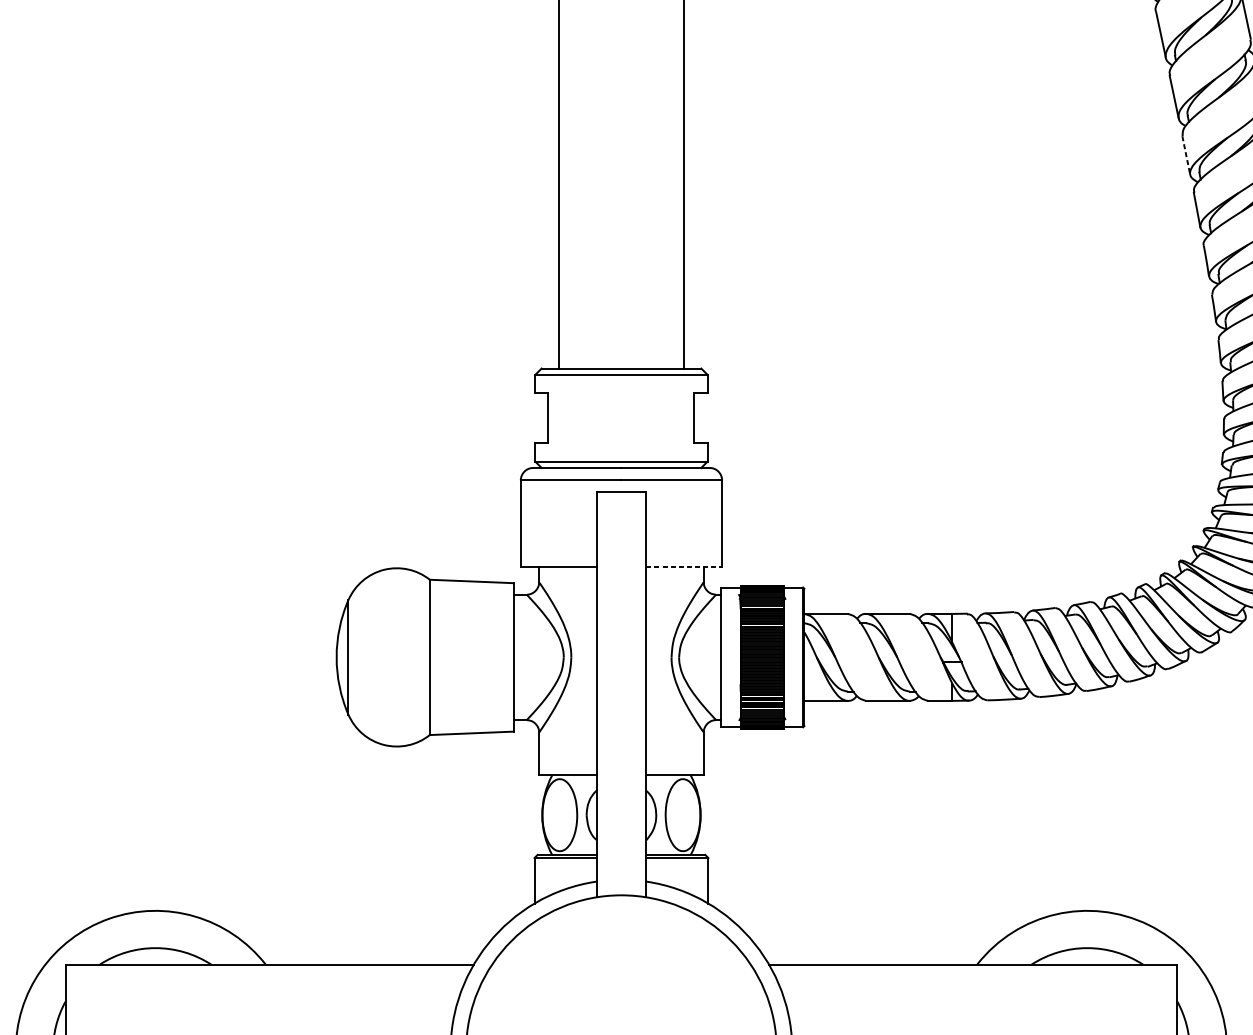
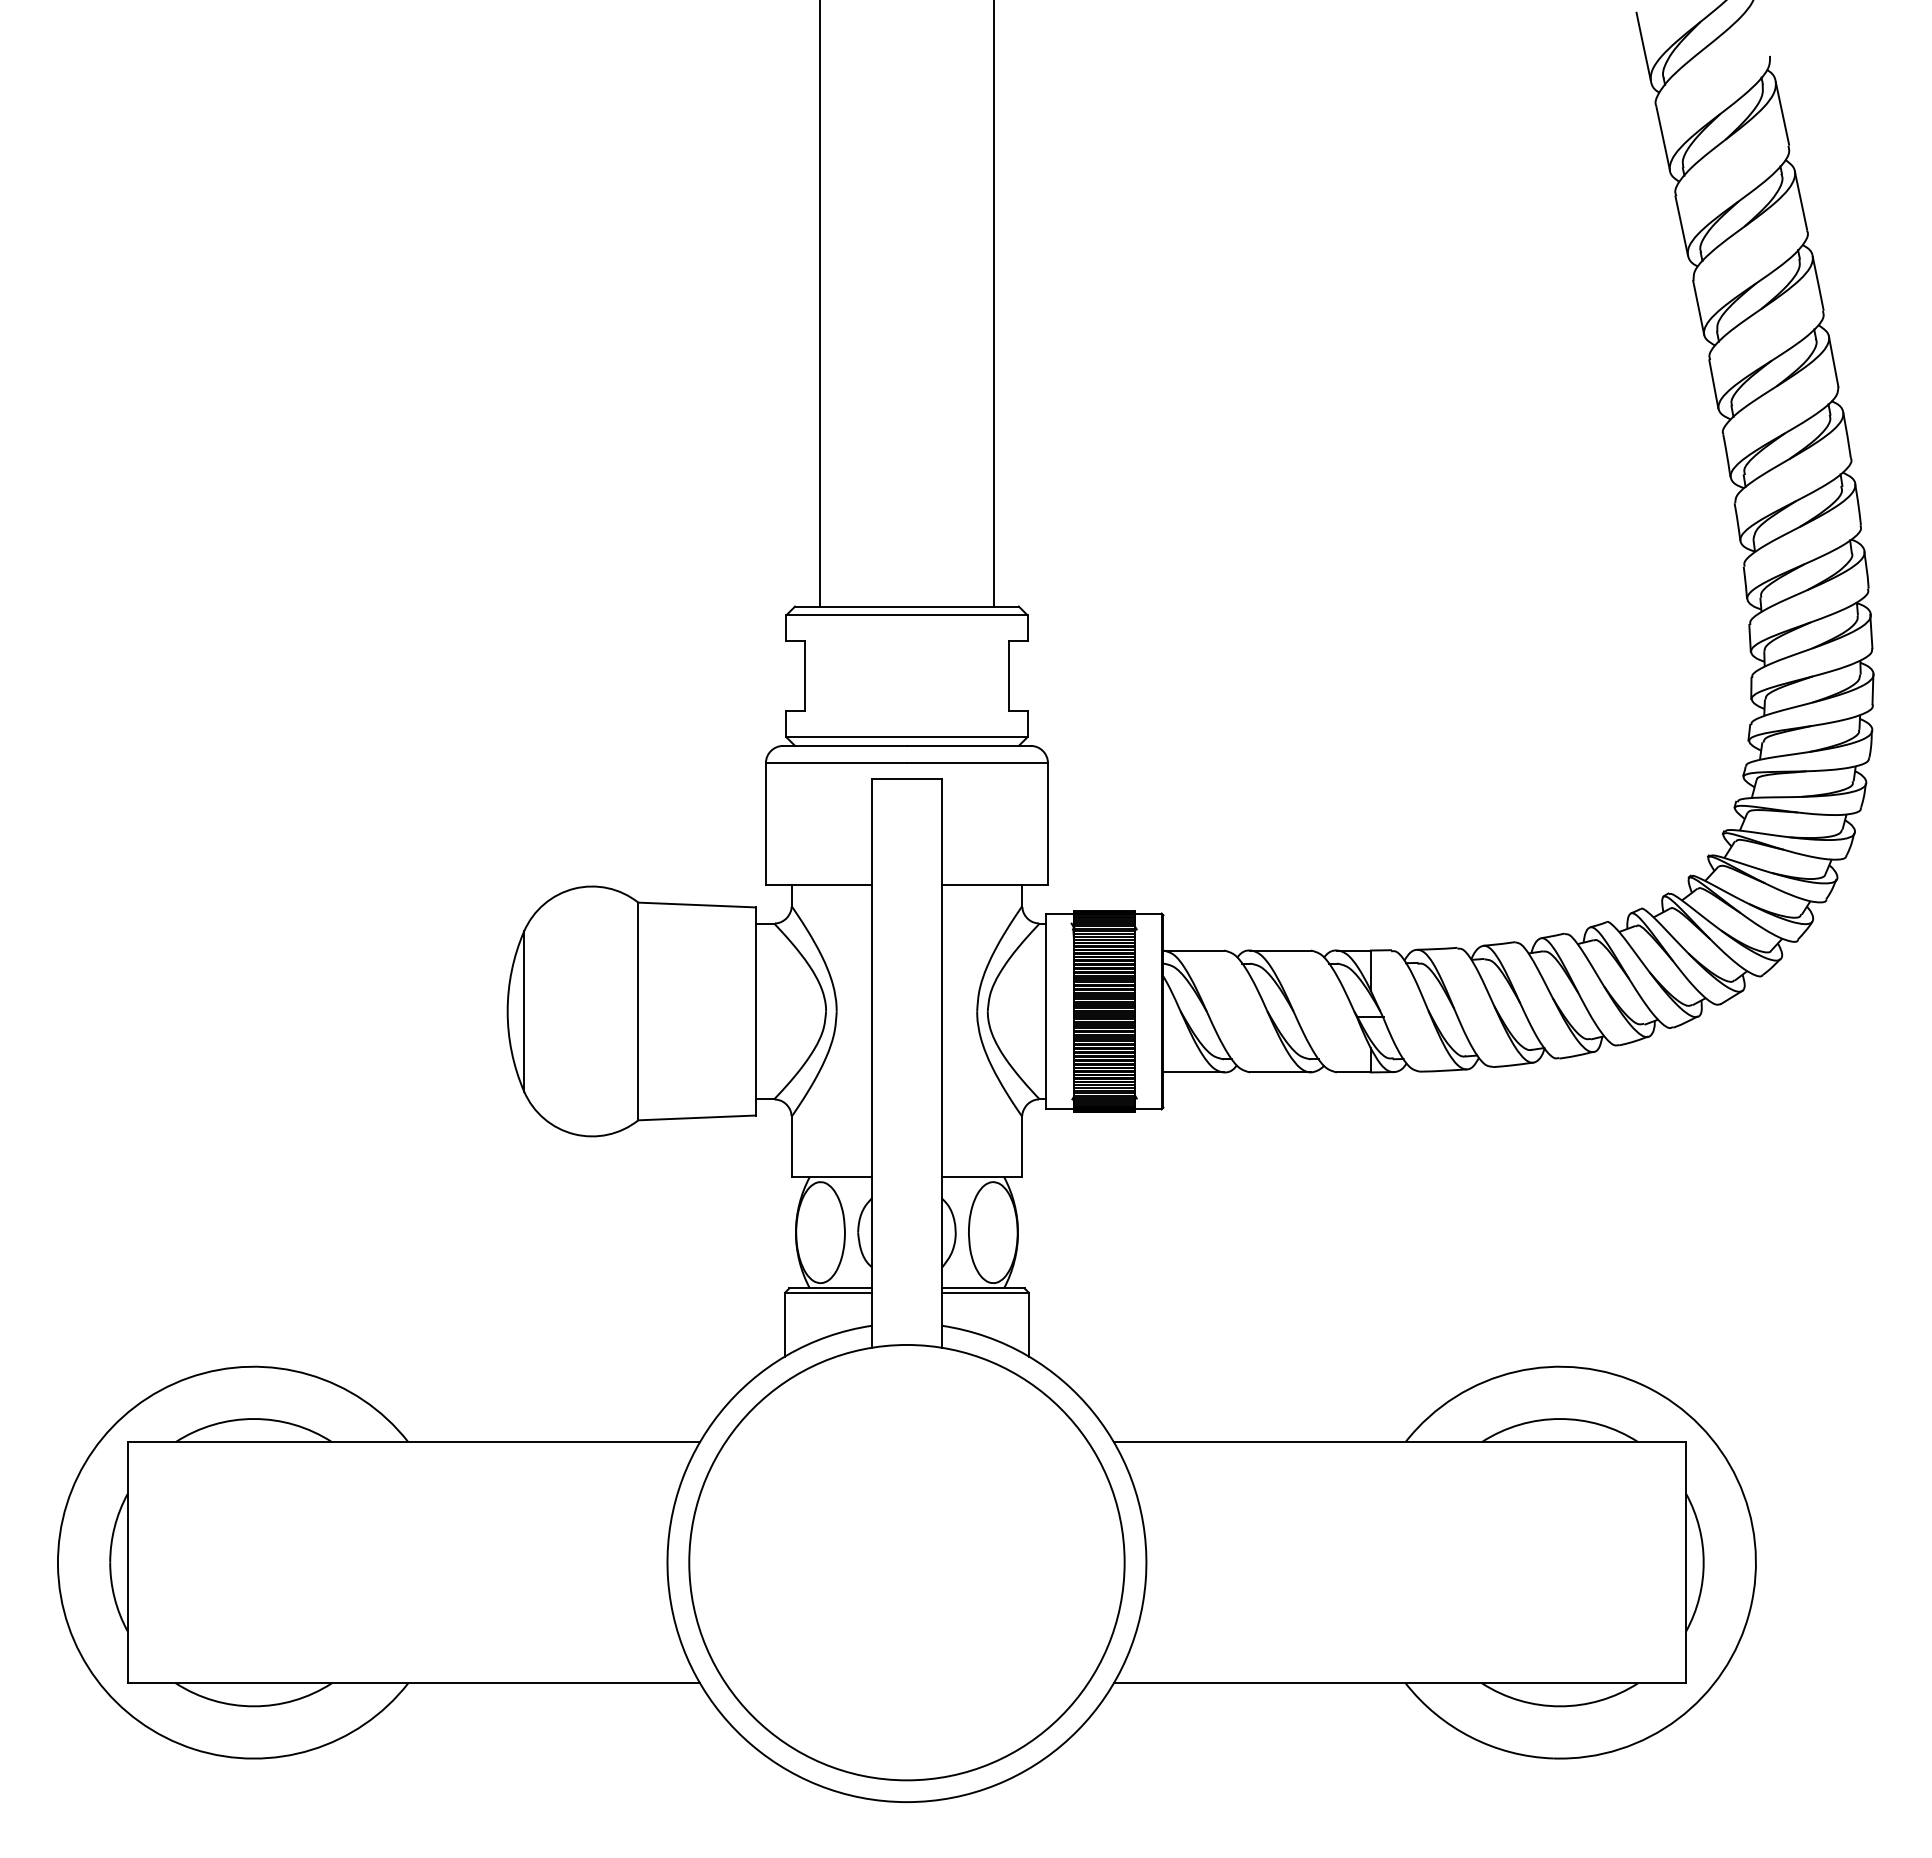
line: (1186, 155) -> (1698, 308), dashed -> solid
line: (684, 567) -> (995, 885), dashed -> solid

